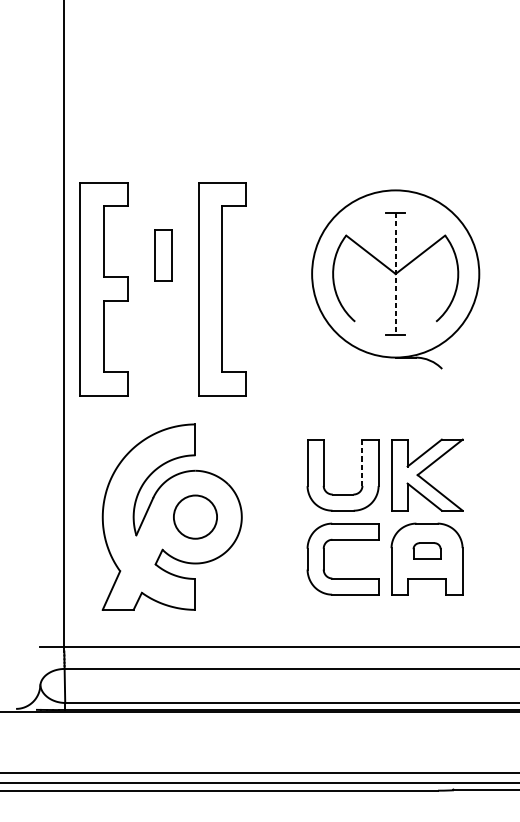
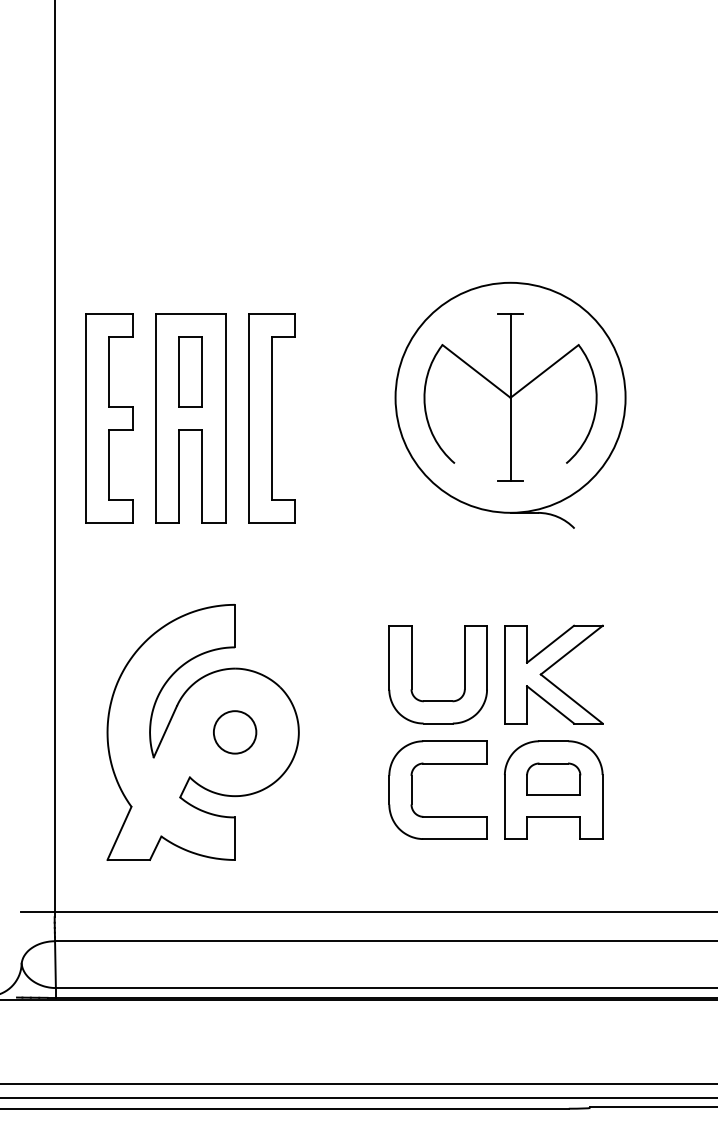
line: (395, 273) -> (510, 397), dashed -> solid
part: (104, 289) -> (109, 418), size x0.71
part: (163, 289) -> (190, 418), added
part: (221, 289) -> (271, 418), size x0.71
line: (362, 462) -> (464, 657), dashed -> solid
circle: (195, 517) -> (234, 732), size x0.71
part: (426, 550) -> (553, 778), size x1.43

